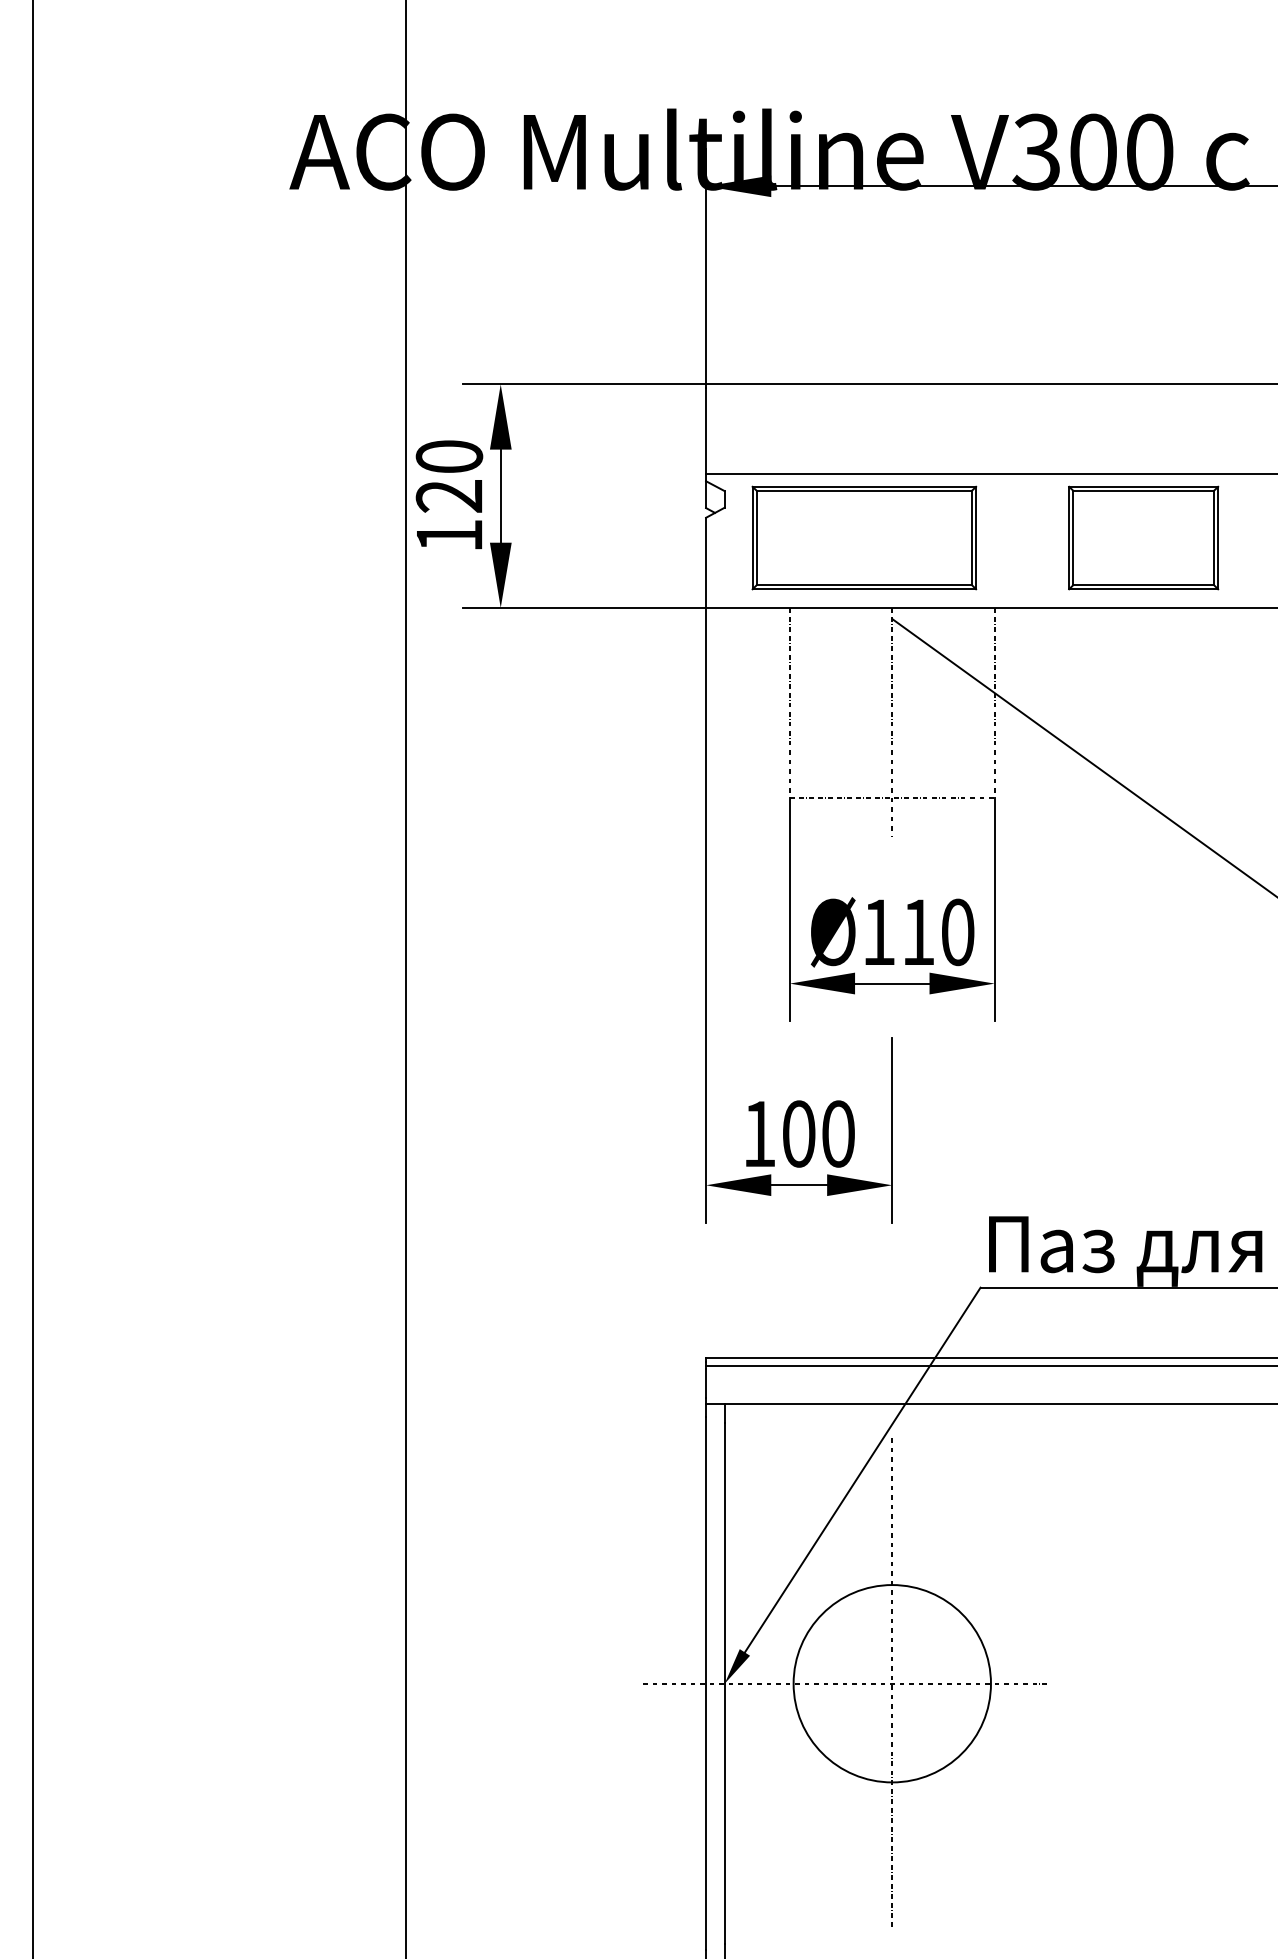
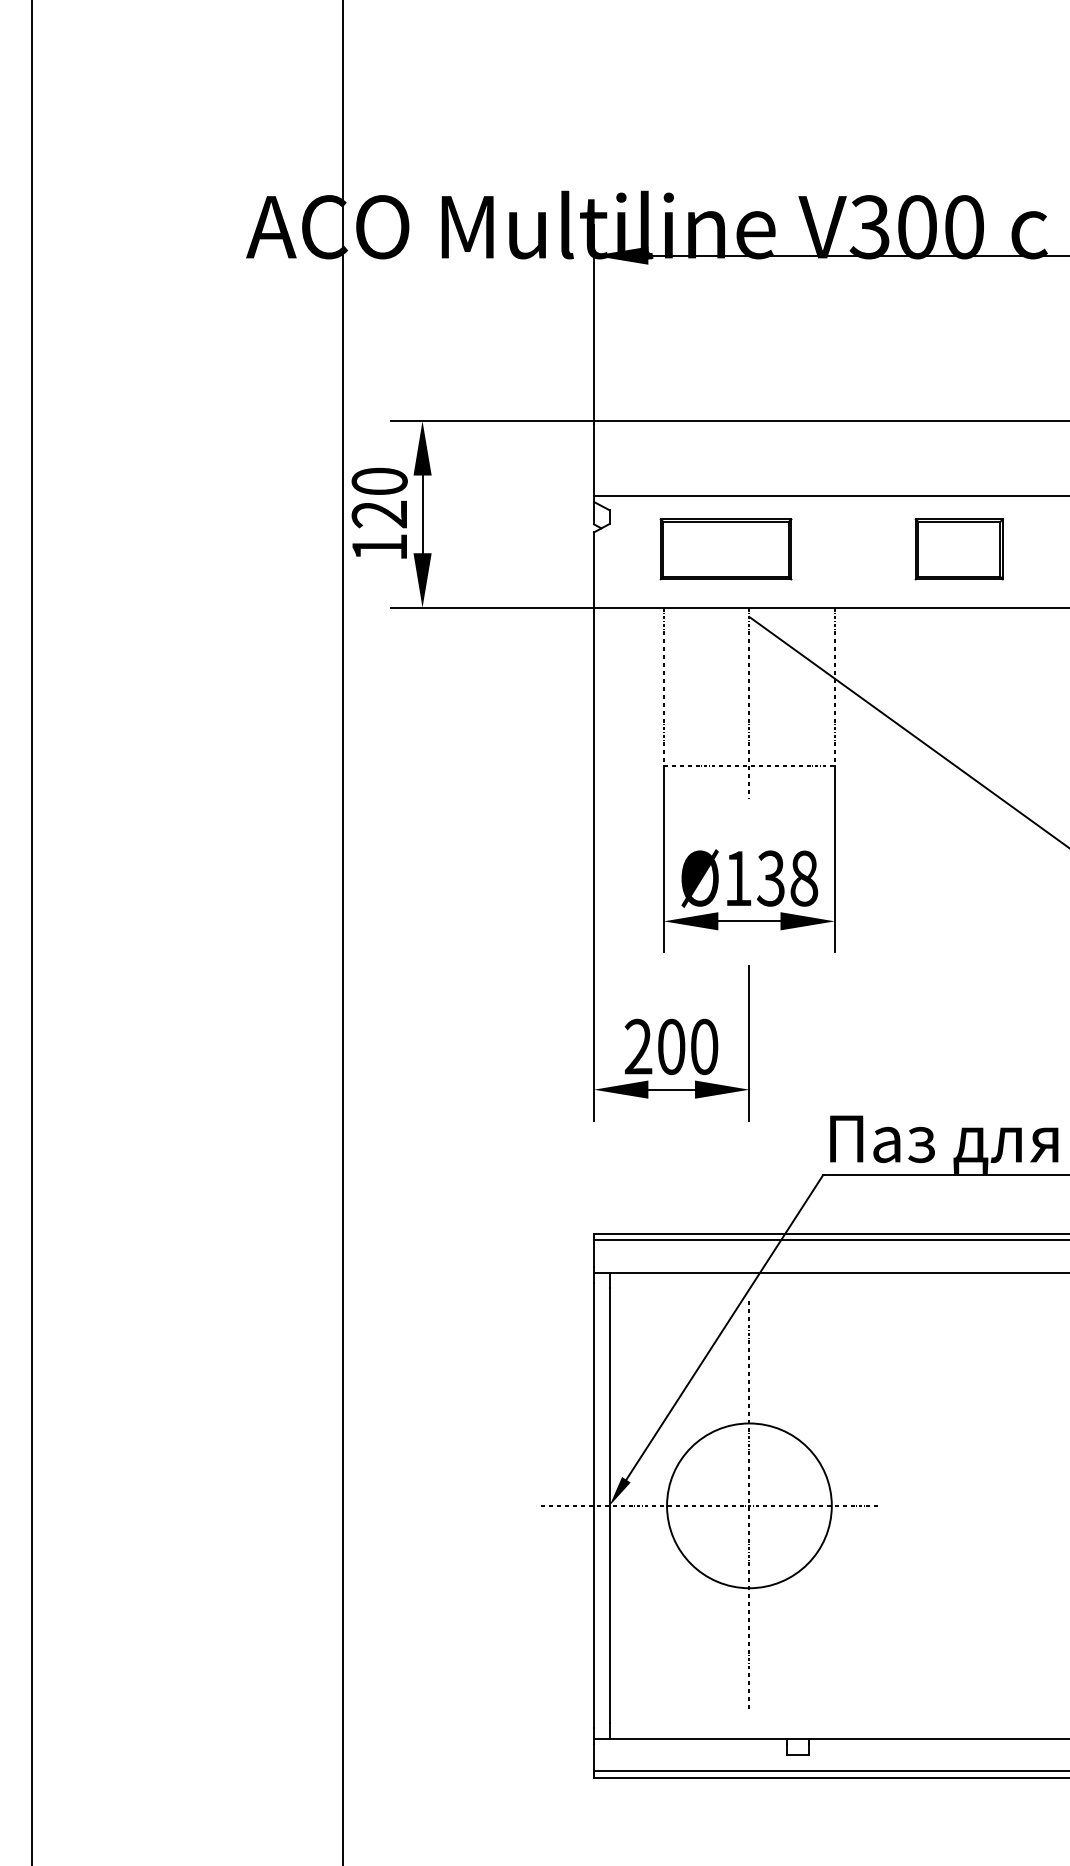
part: (863, 538) -> (725, 549), size x0.7
part: (1143, 538) -> (959, 549), size x0.7
text: (937, 932) -> (787, 878), Ø110 -> Ø138
text: (759, 1133) -> (638, 1046), 100 -> 200

